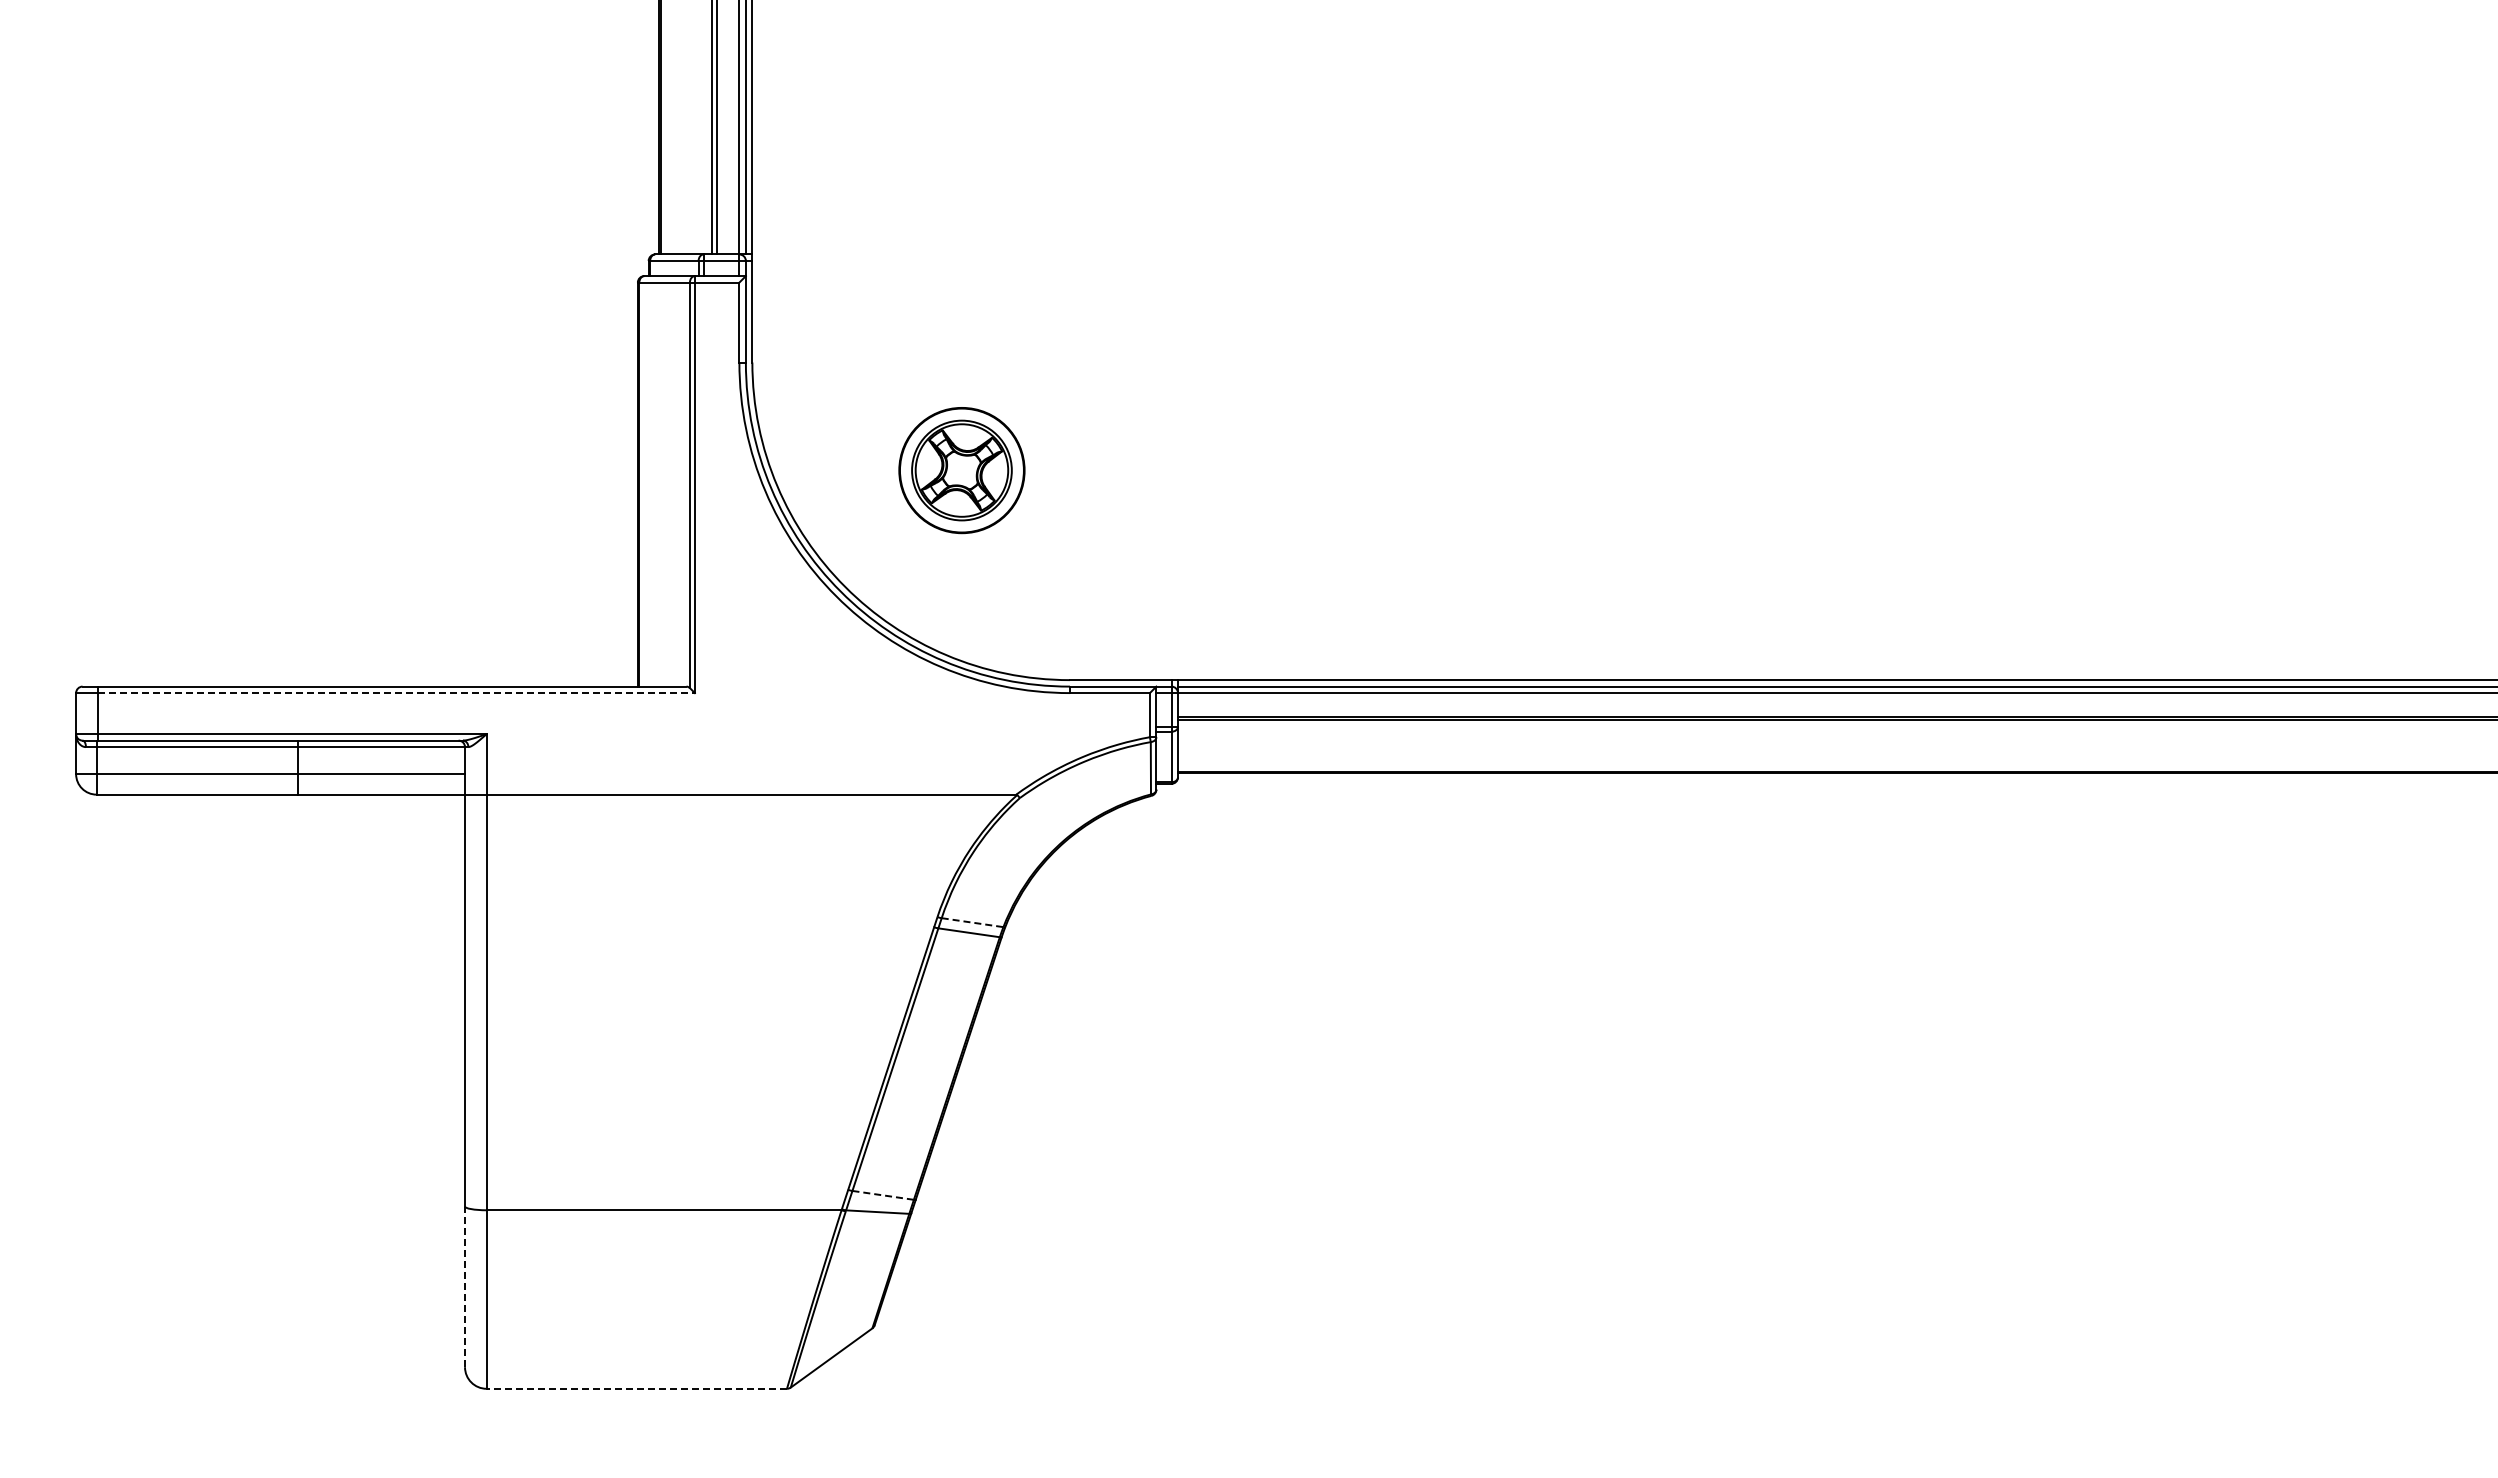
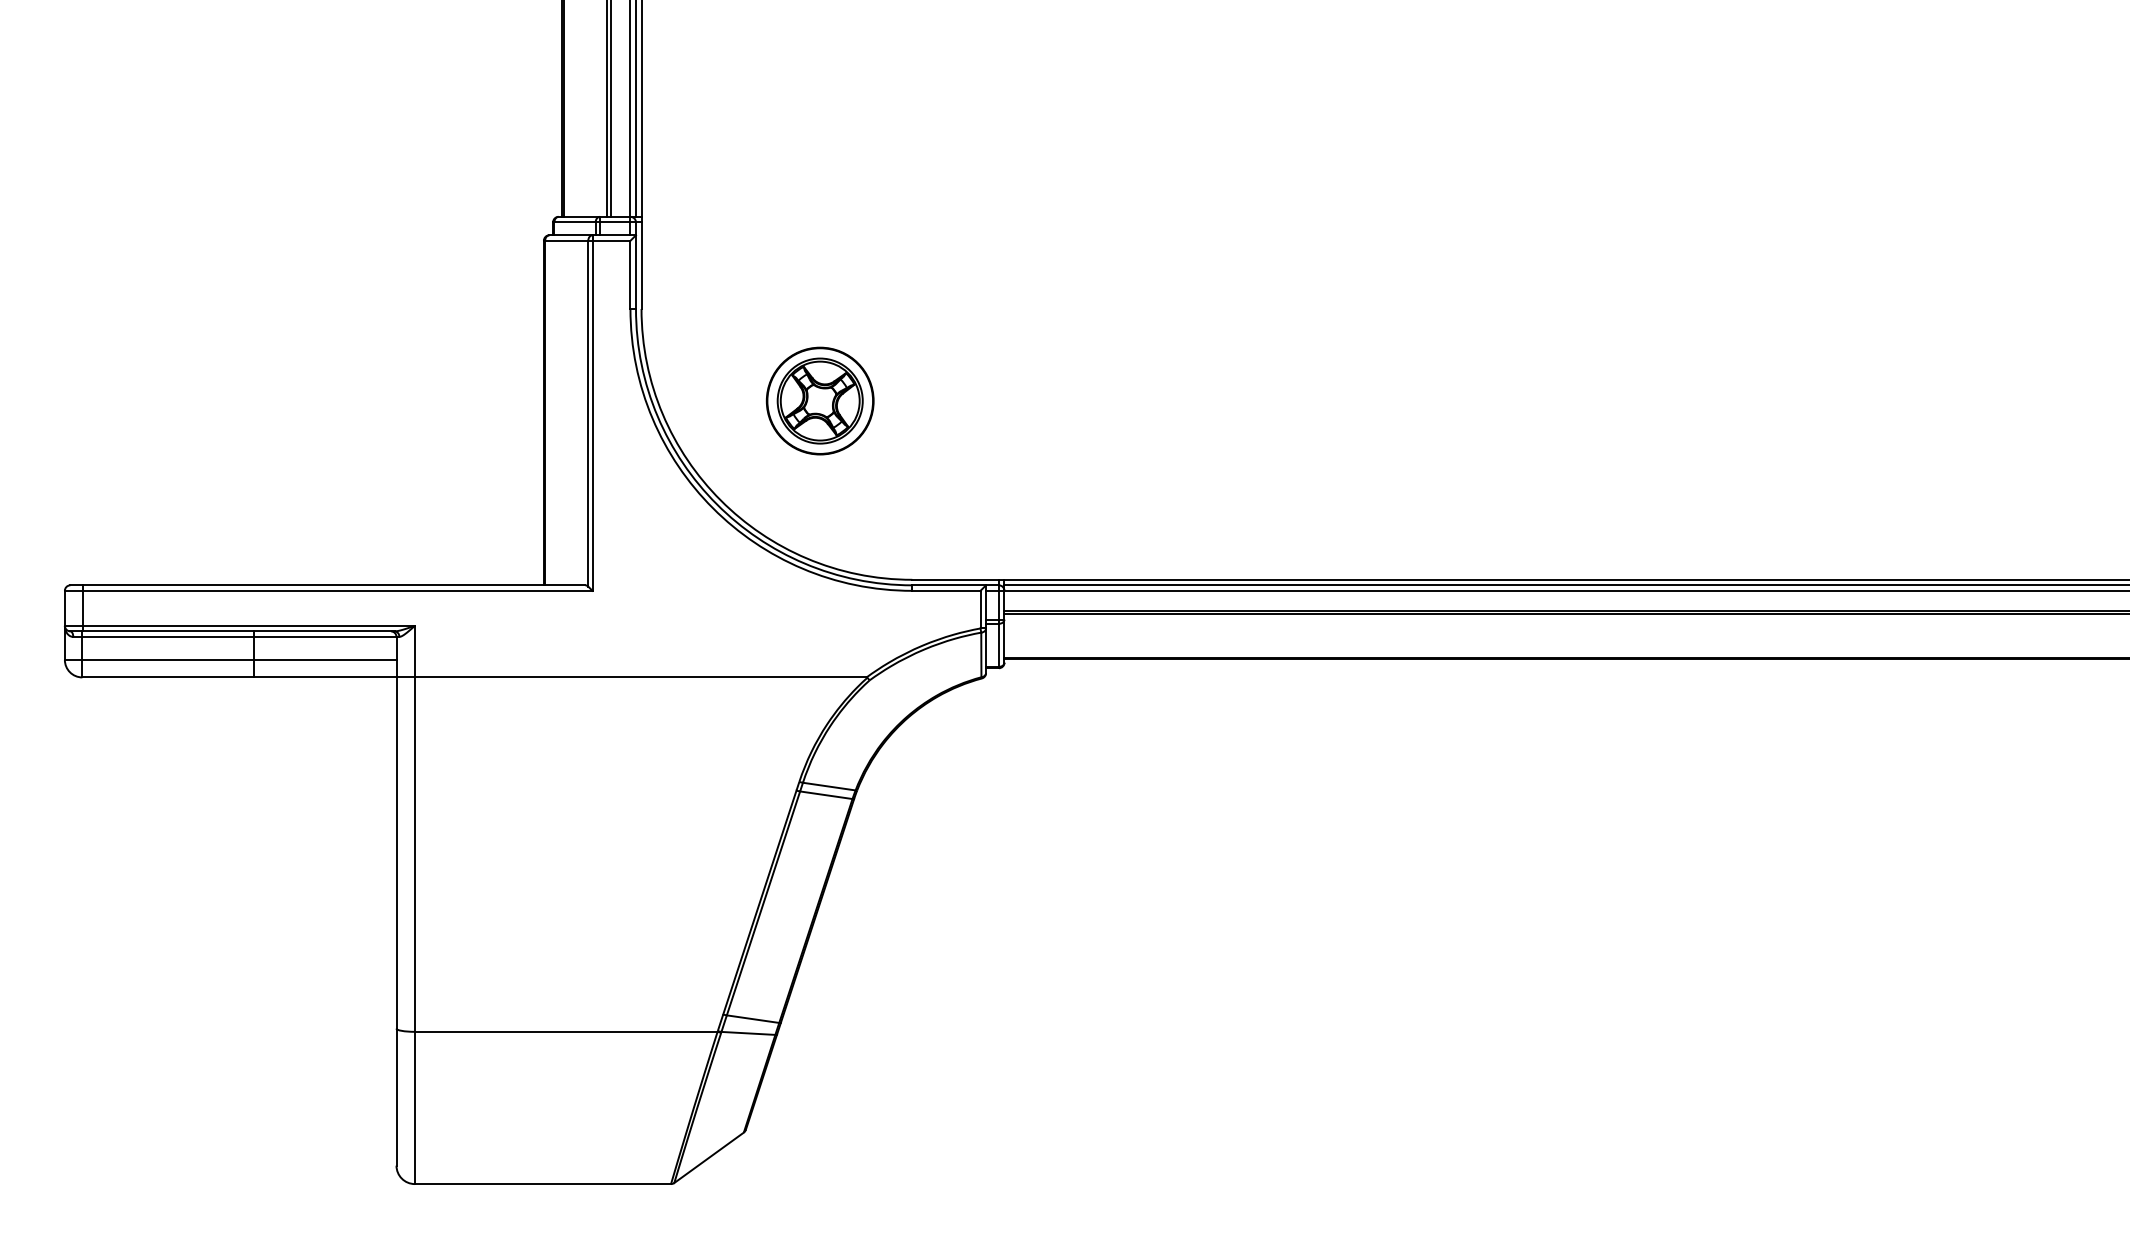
line: (396, 693) -> (338, 591), dashed -> solid
line: (973, 922) -> (830, 786), dashed -> solid
line: (883, 1195) -> (753, 1019), dashed -> solid
line: (465, 1286) -> (396, 1096), dashed -> solid
line: (636, 1388) -> (542, 1183), dashed -> solid

